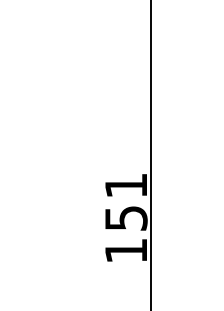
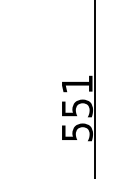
text: (126, 251) -> (77, 132), 151 -> 551

